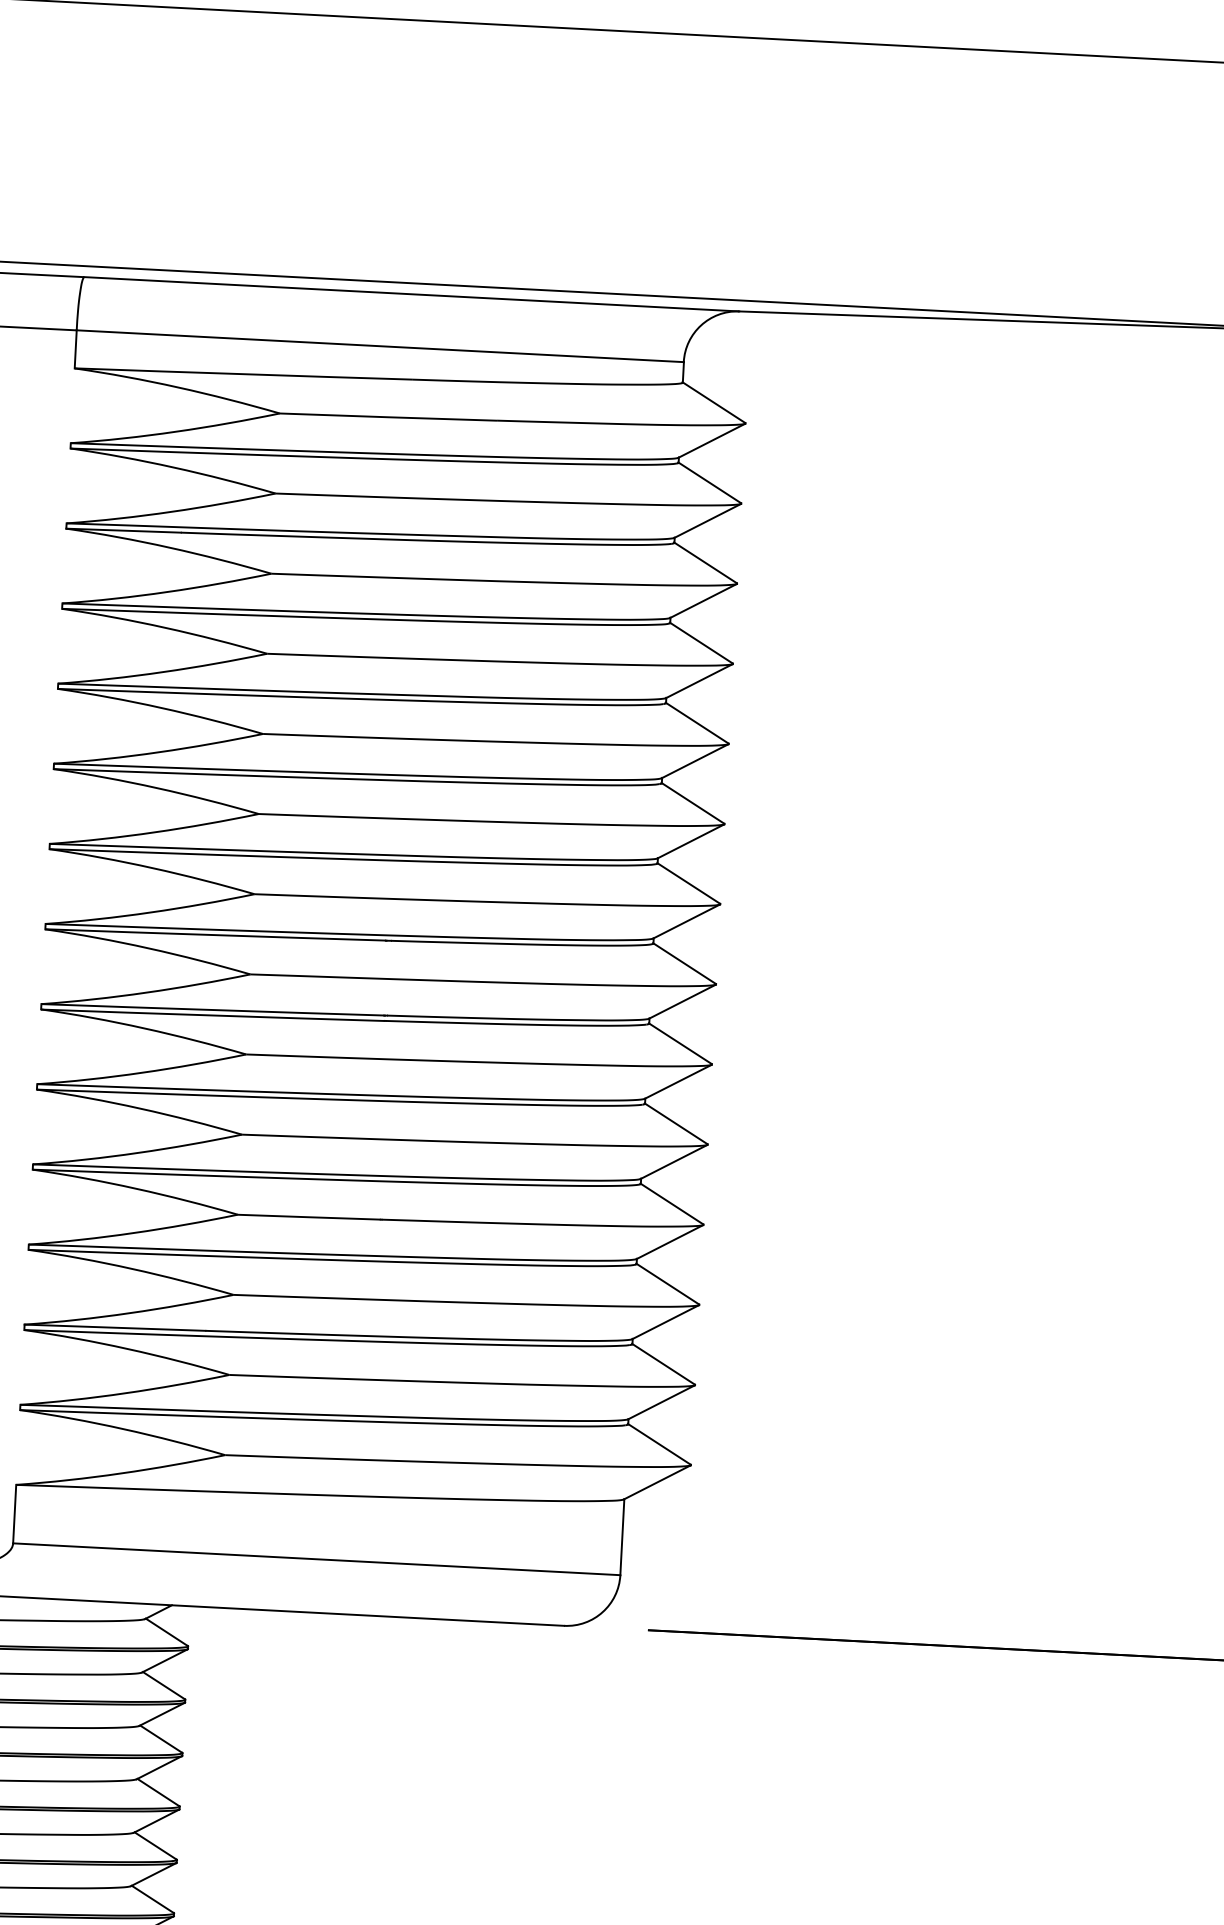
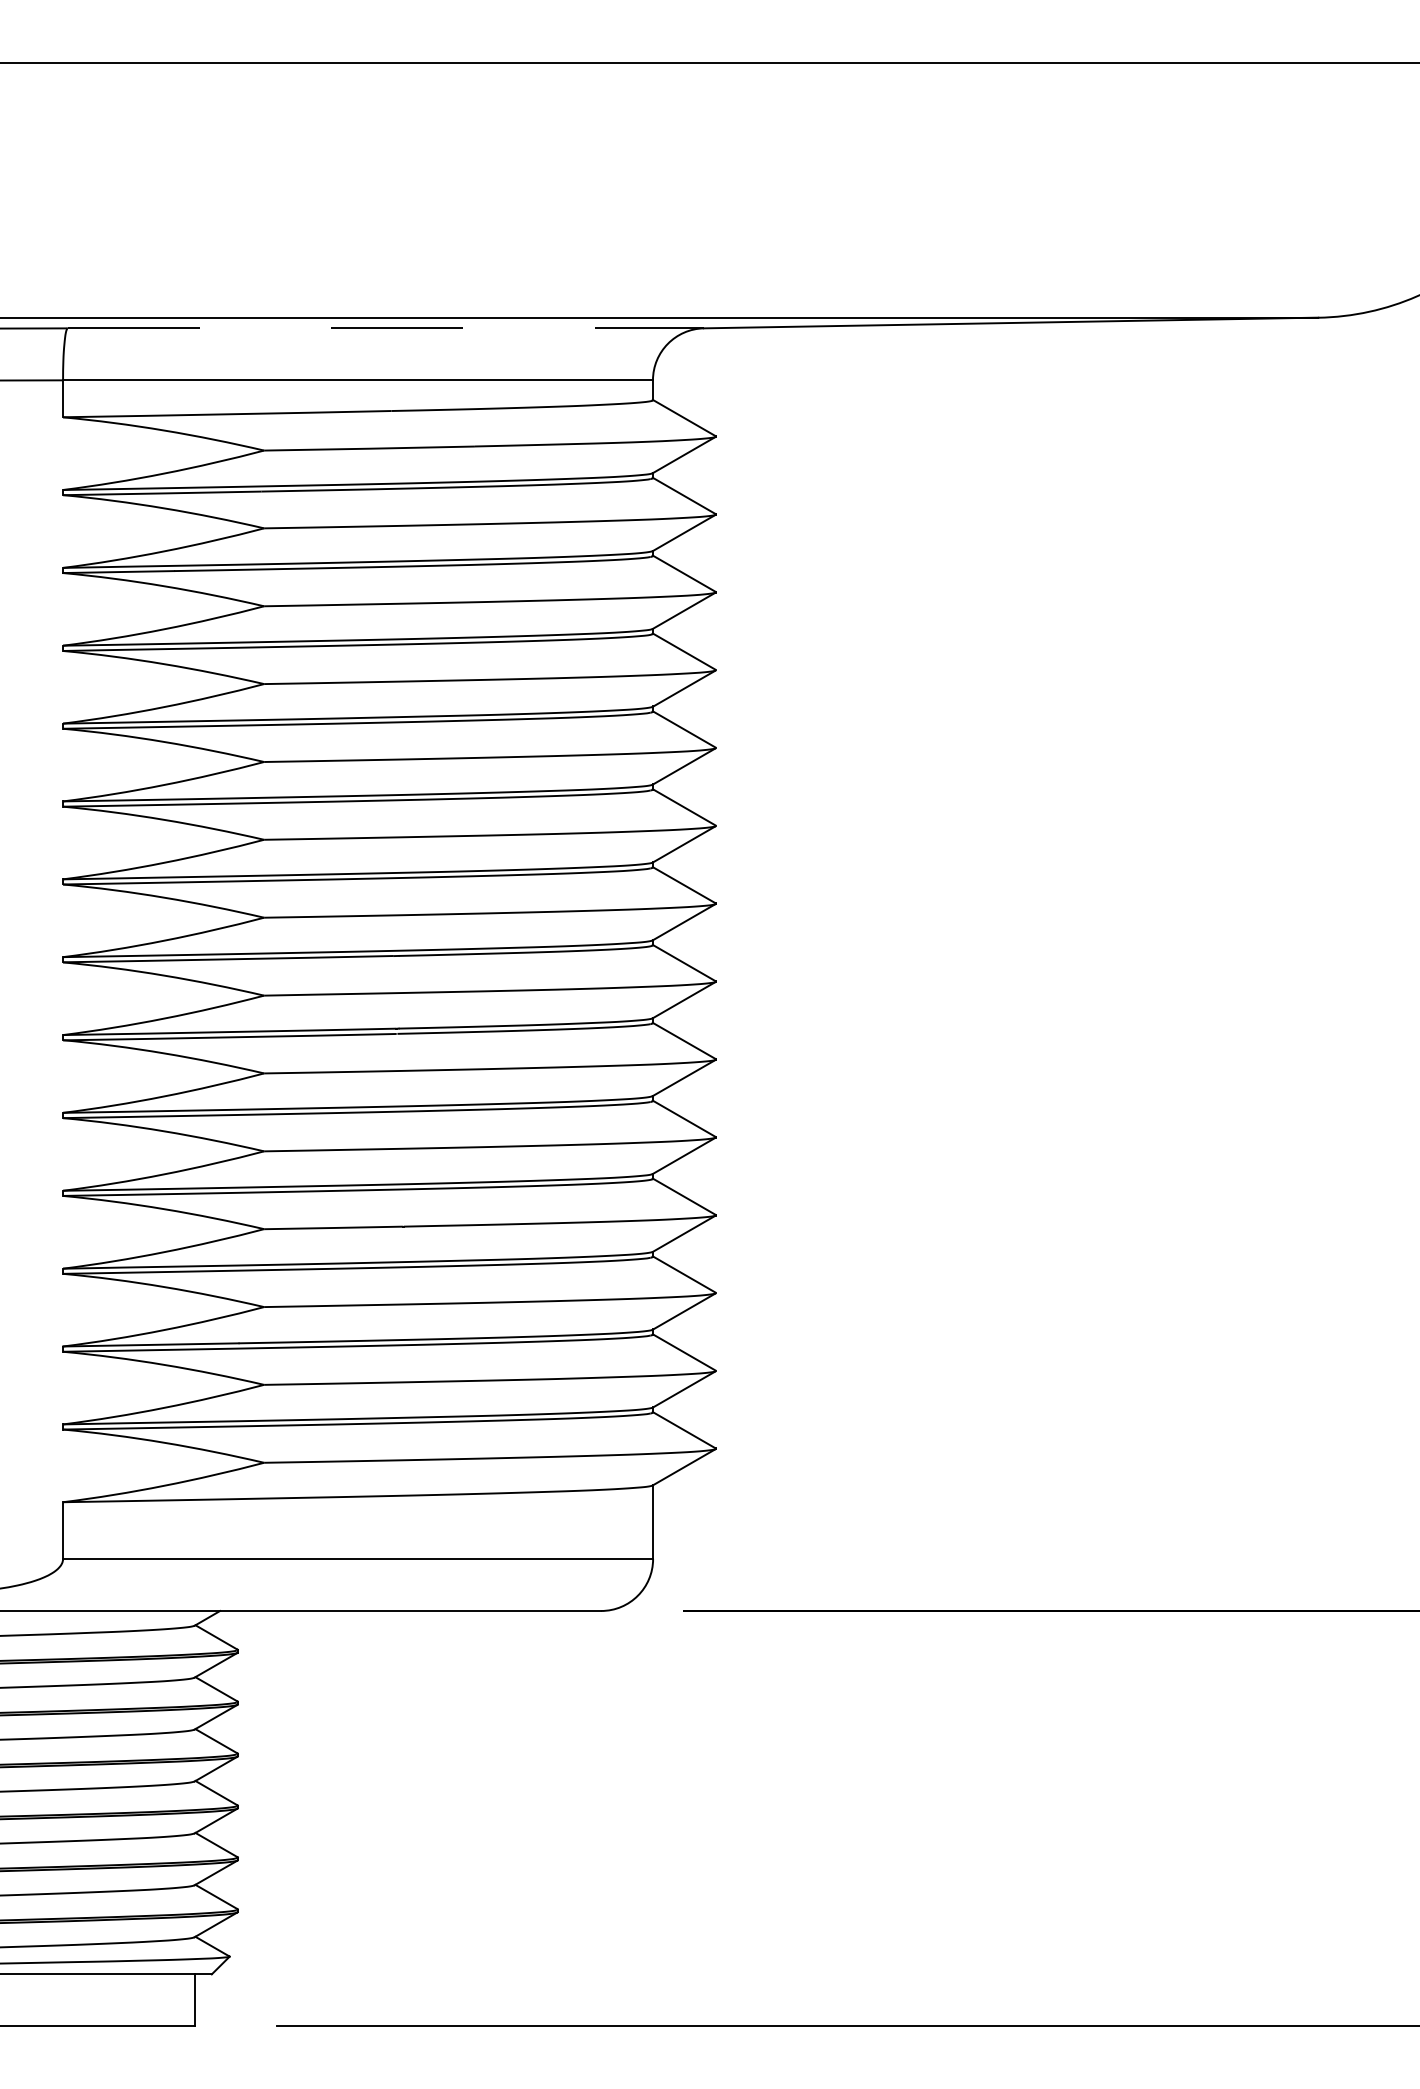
line: (412, 294) -> (386, 328), solid -> dashed

